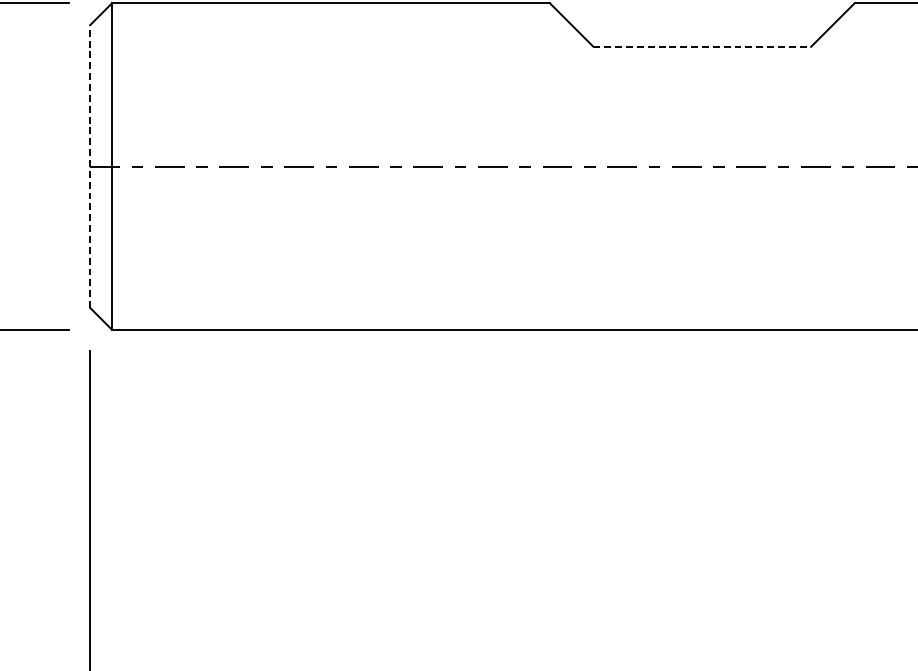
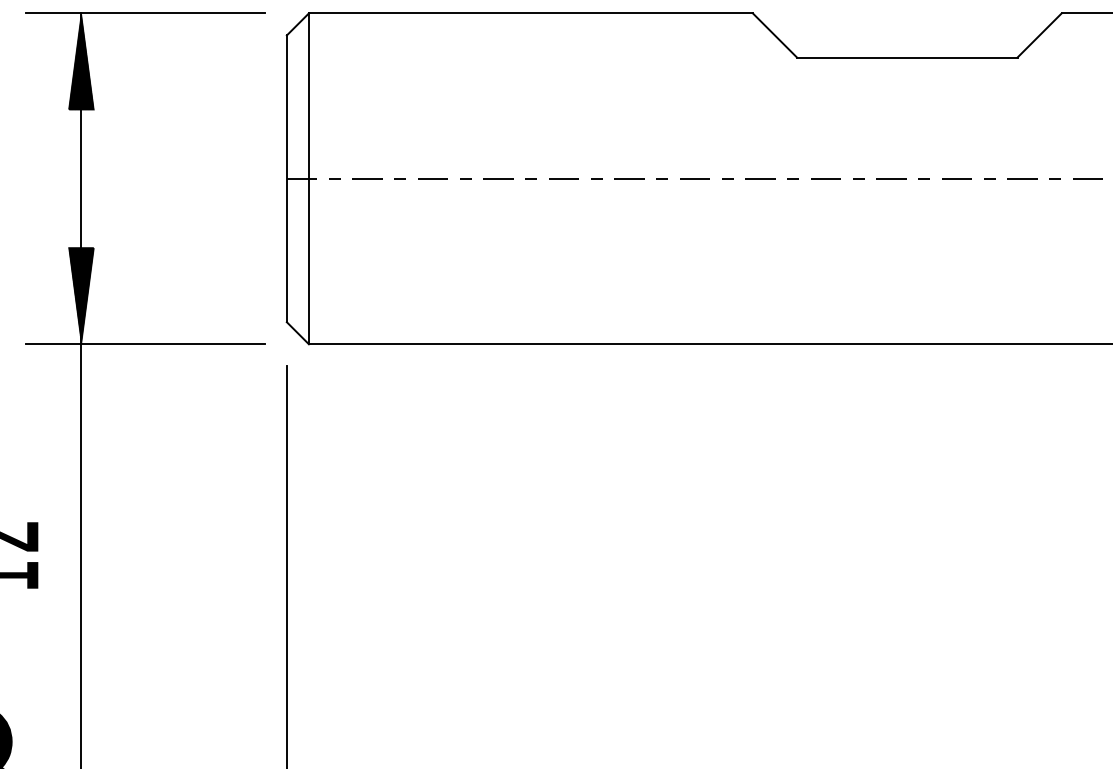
line: (702, 46) -> (907, 57), dashed -> solid
line: (89, 166) -> (286, 178), dashed -> solid

